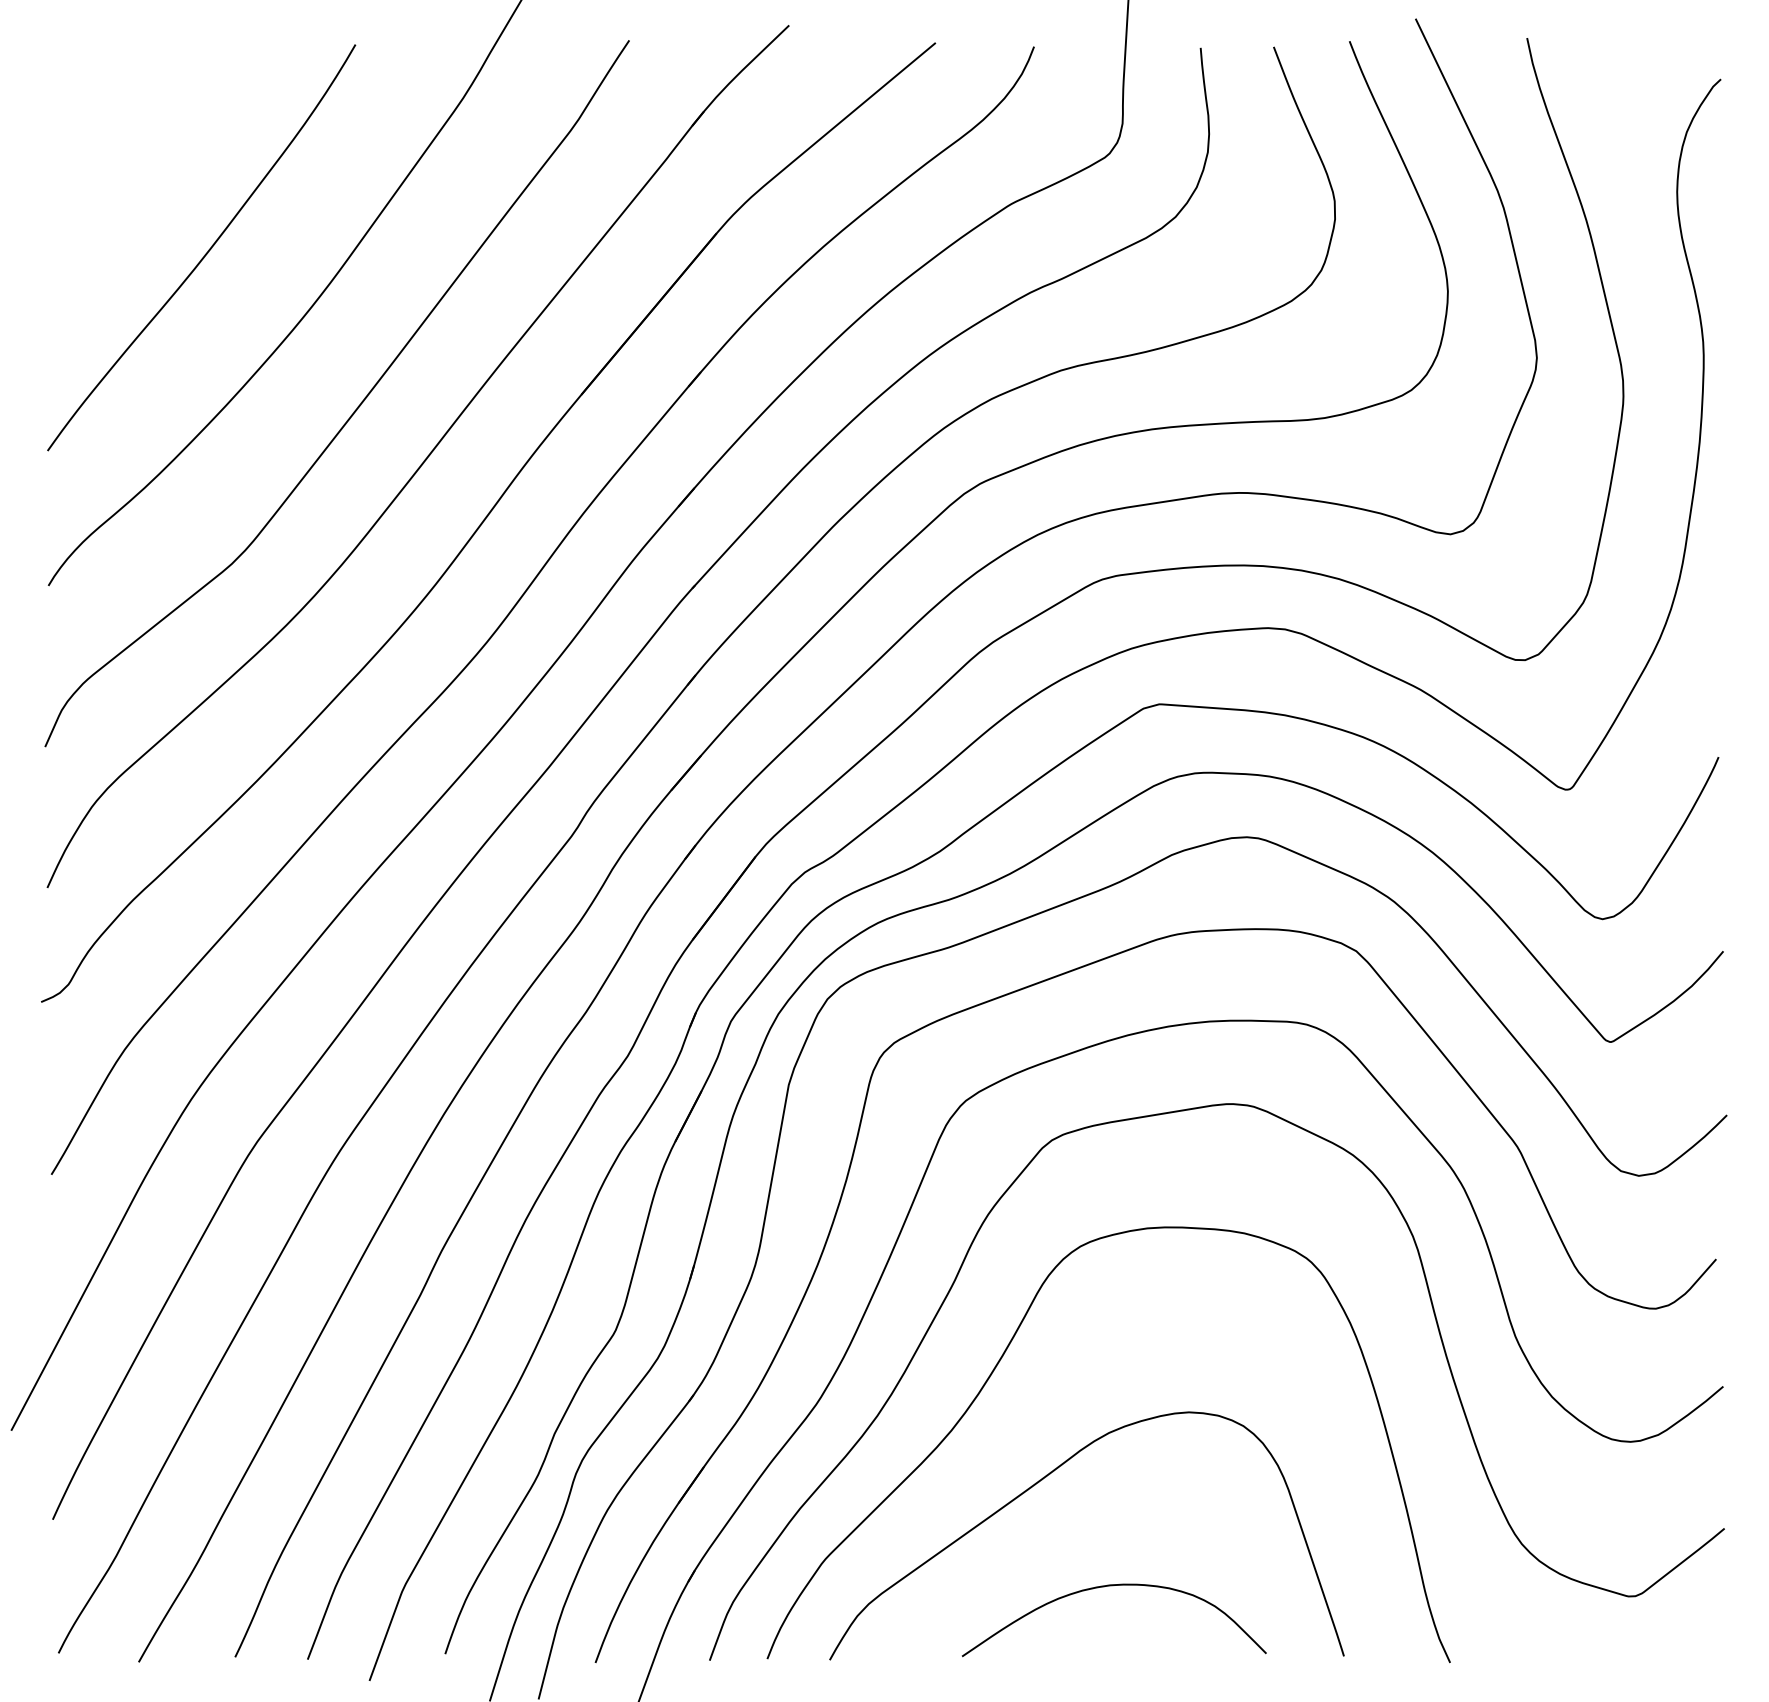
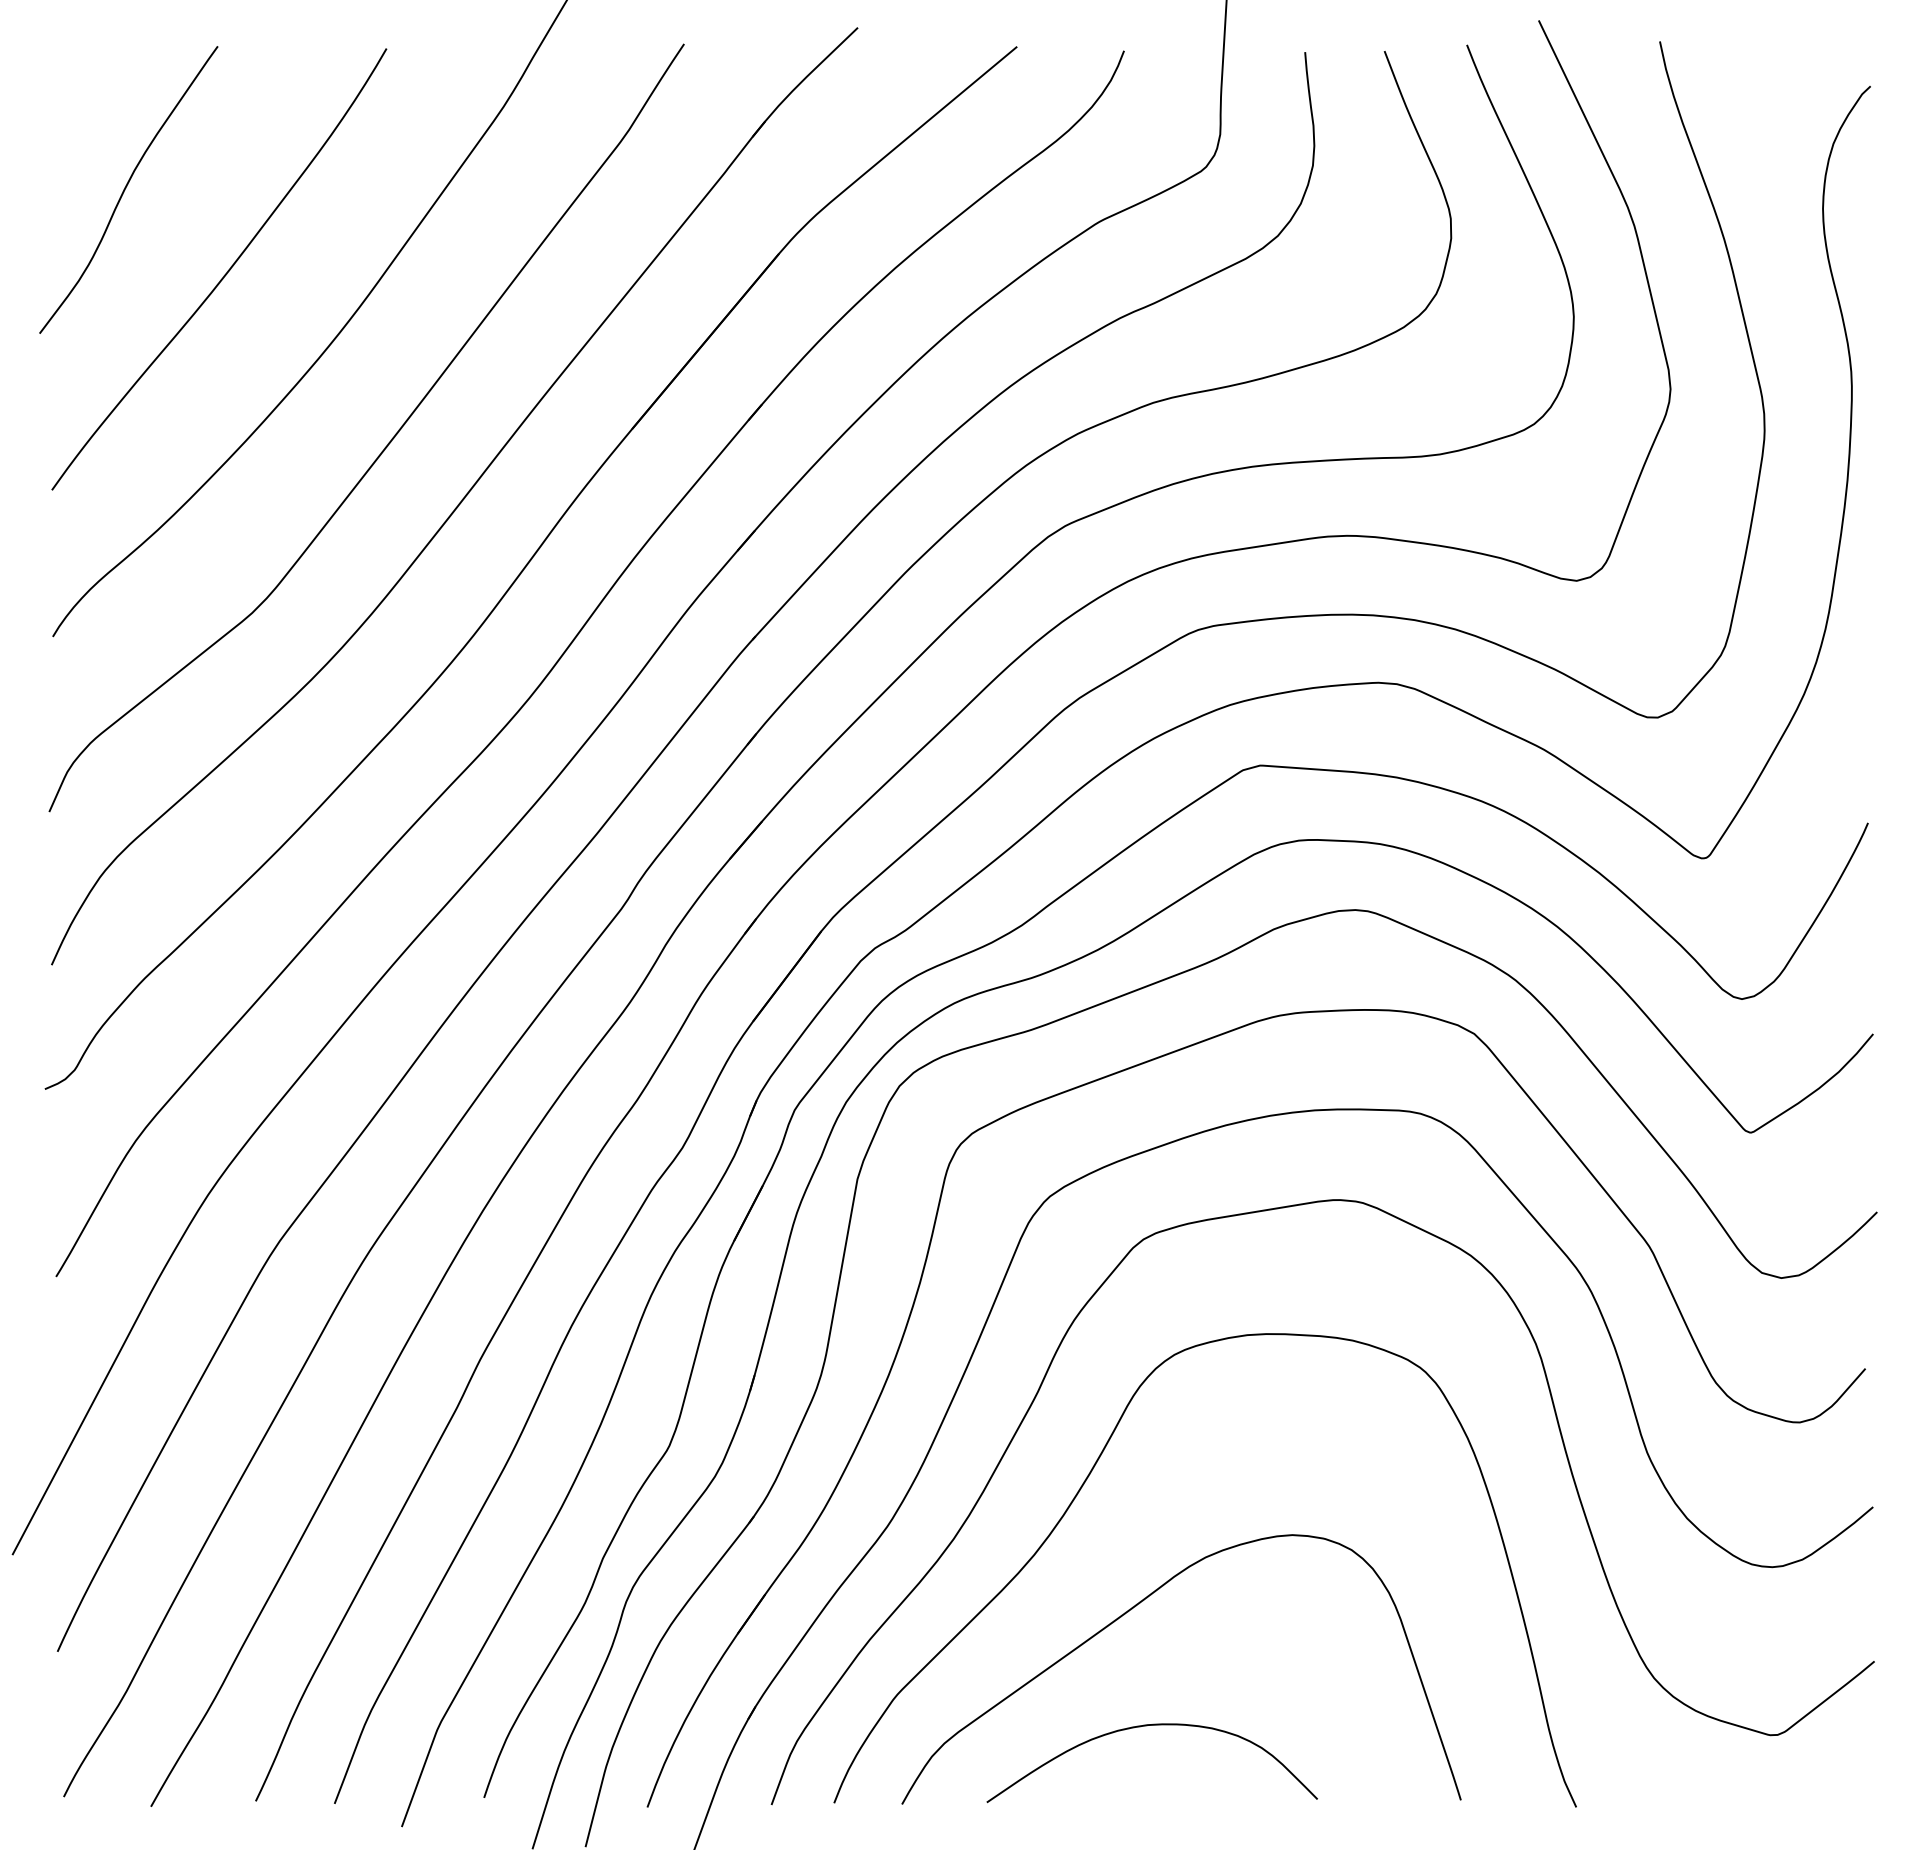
curve: (116, 173) -> (126, 188), added
curve: (1109, 1586) -> (1147, 1726), moved

